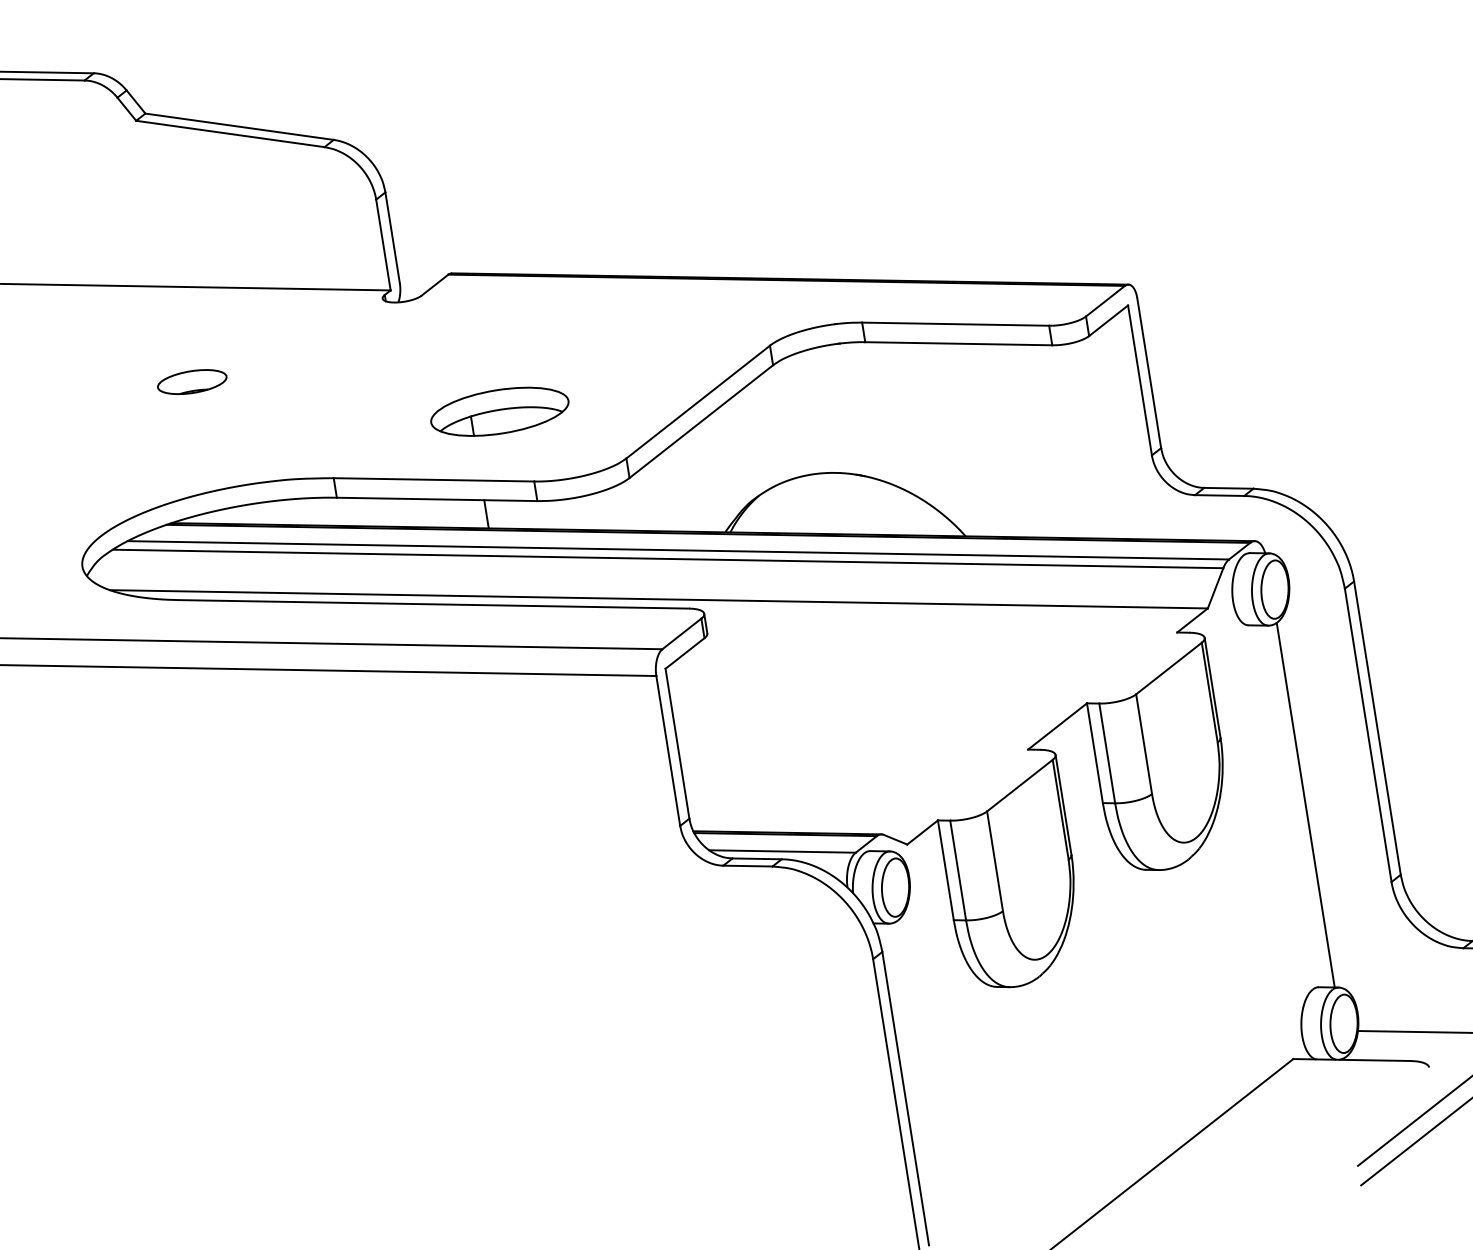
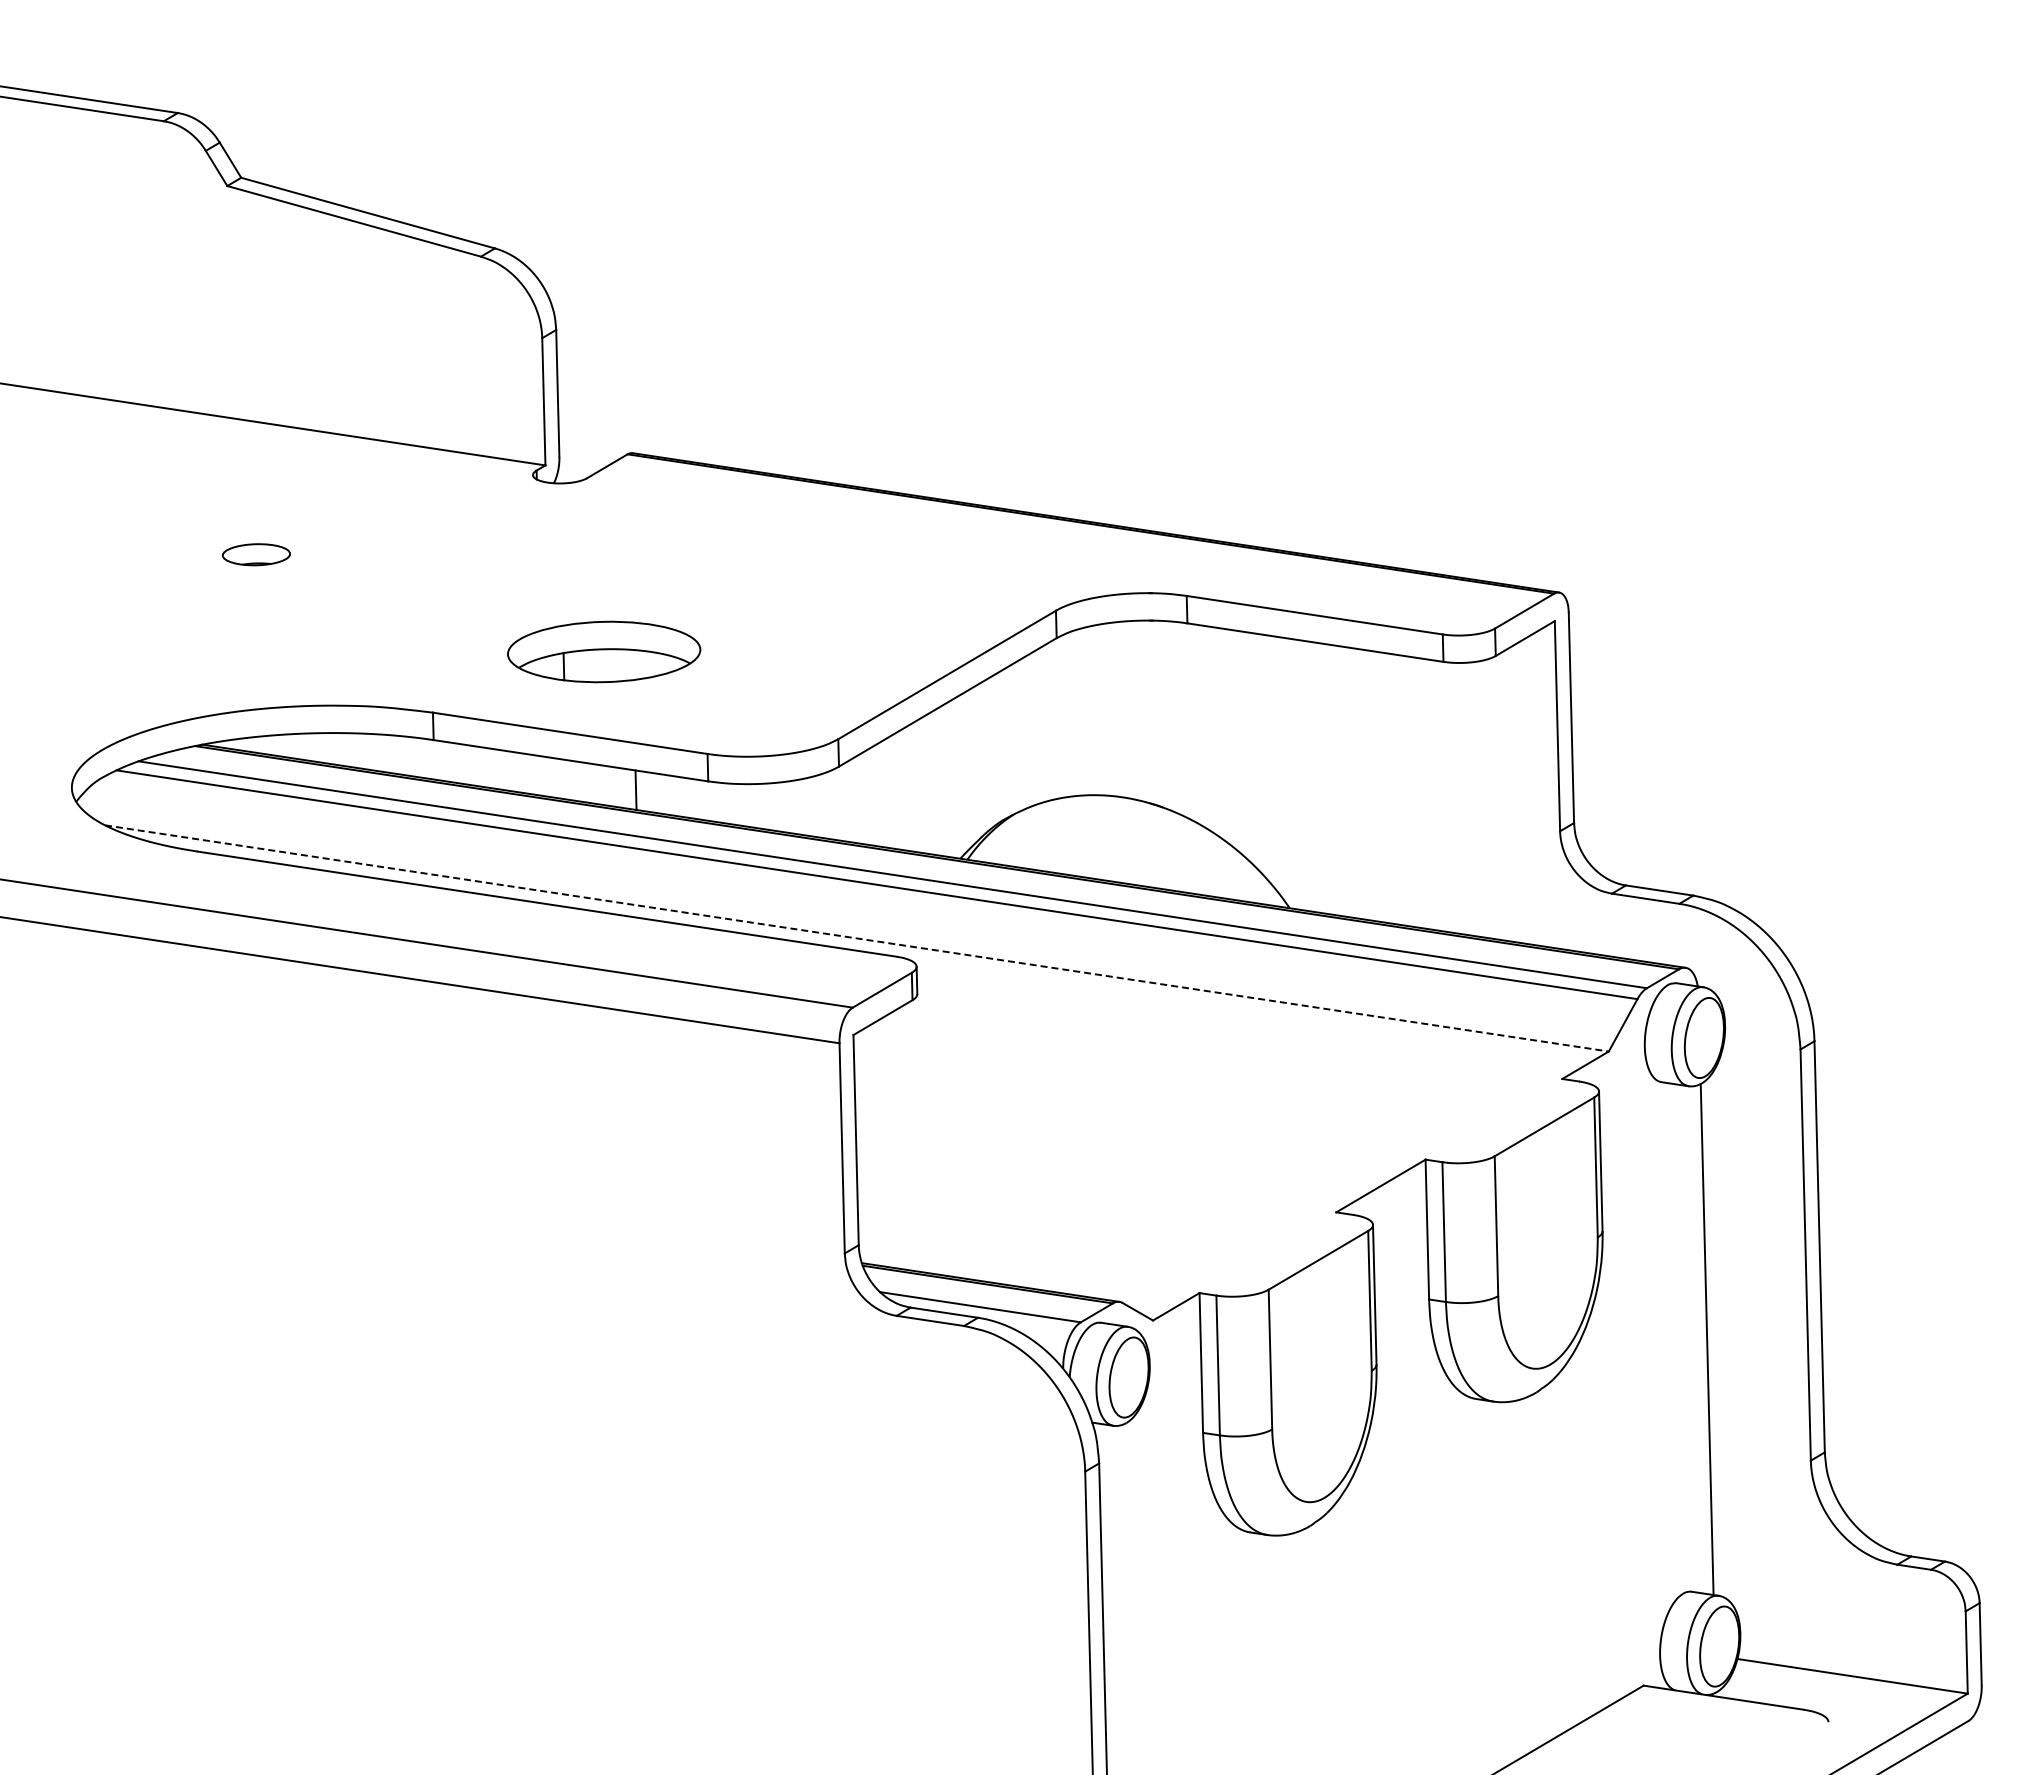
part: (192, 381) -> (256, 554), size x0.7
part: (500, 411) -> (604, 651), moved
line: (659, 599) -> (857, 938), solid -> dashed

